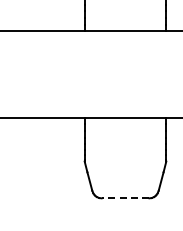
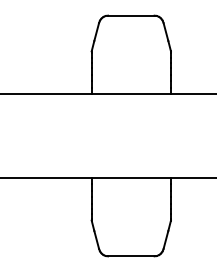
line: (124, 198) -> (130, 256), dashed -> solid

